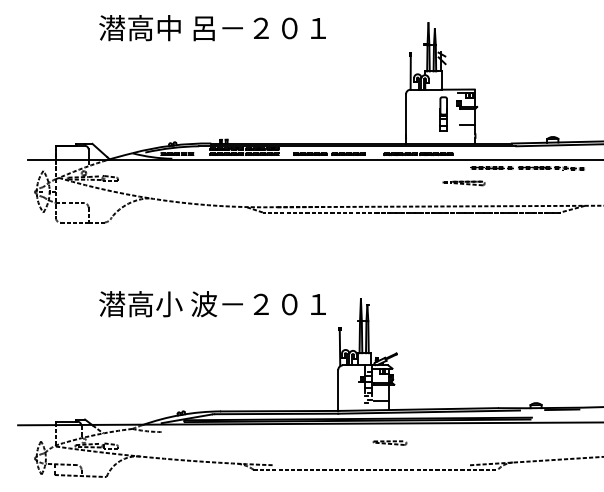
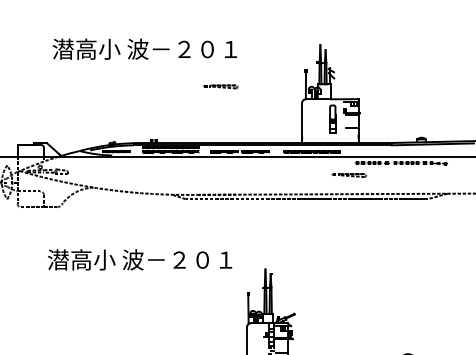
text: (186, 28) -> (123, 49), 潜高中 呂－２０１ -> 潜高小 波－２０１
part: (305, 74) -> (220, 86), added
text: (212, 304) -> (139, 260), moved

